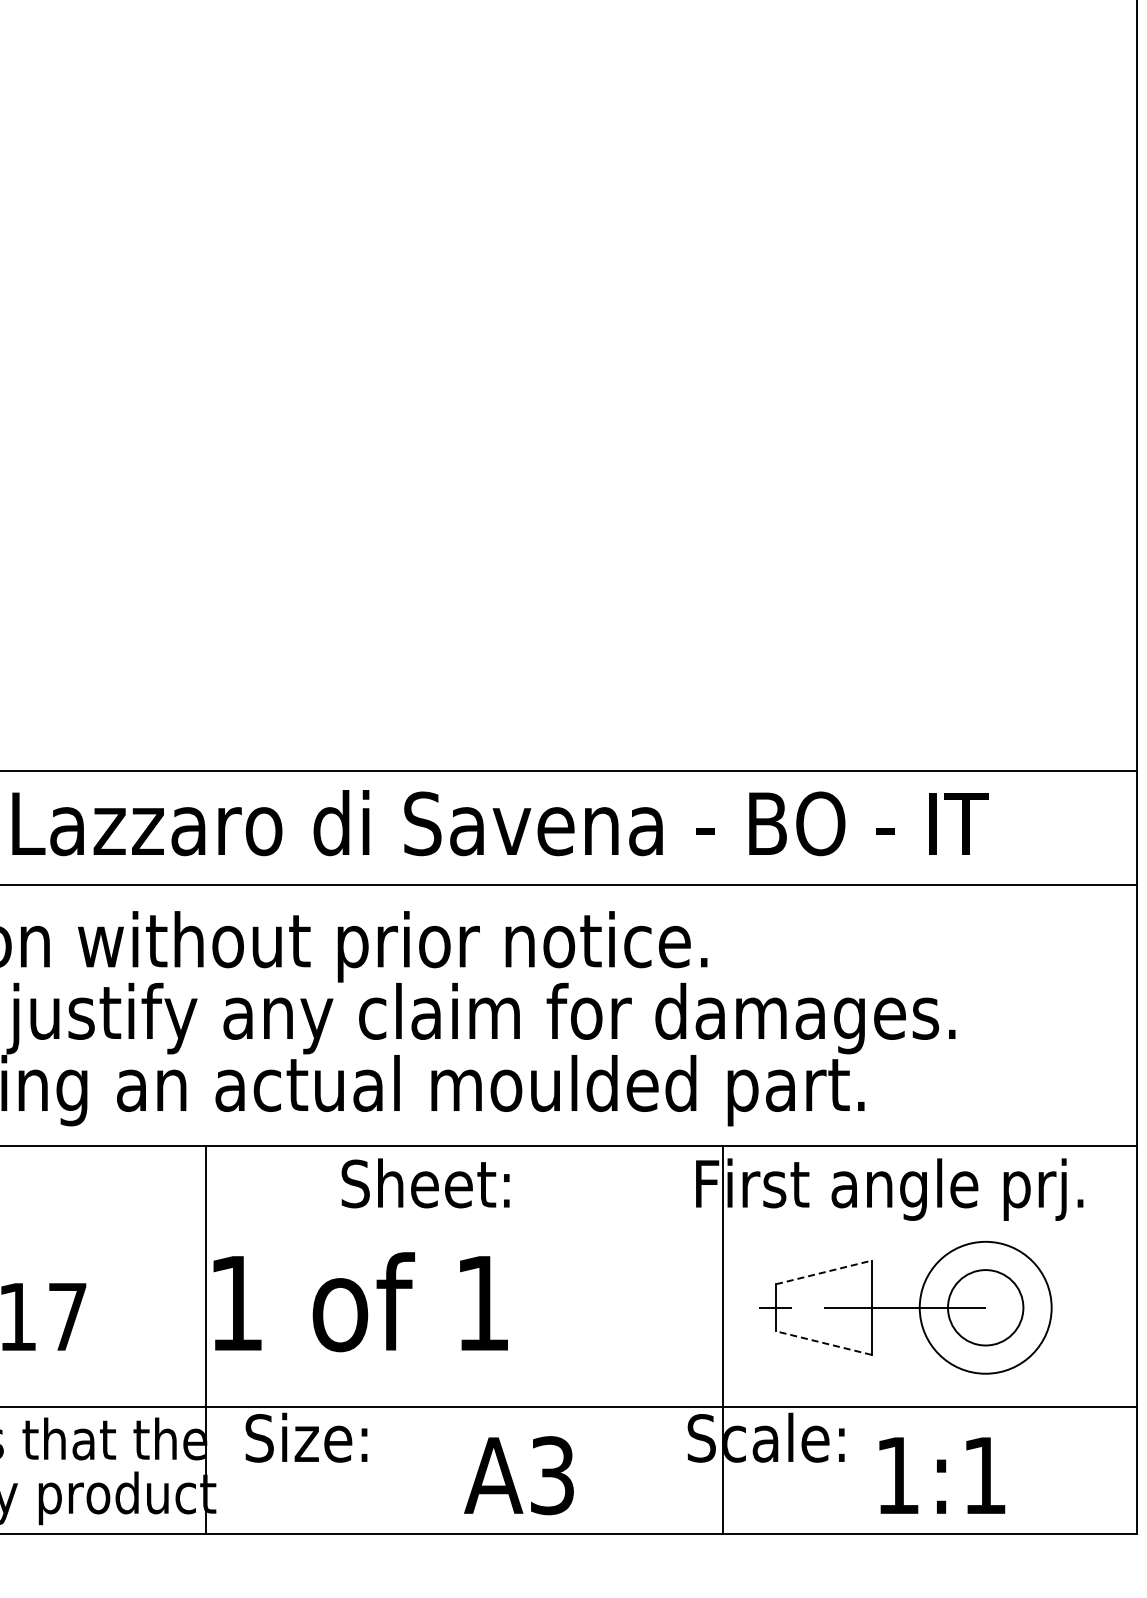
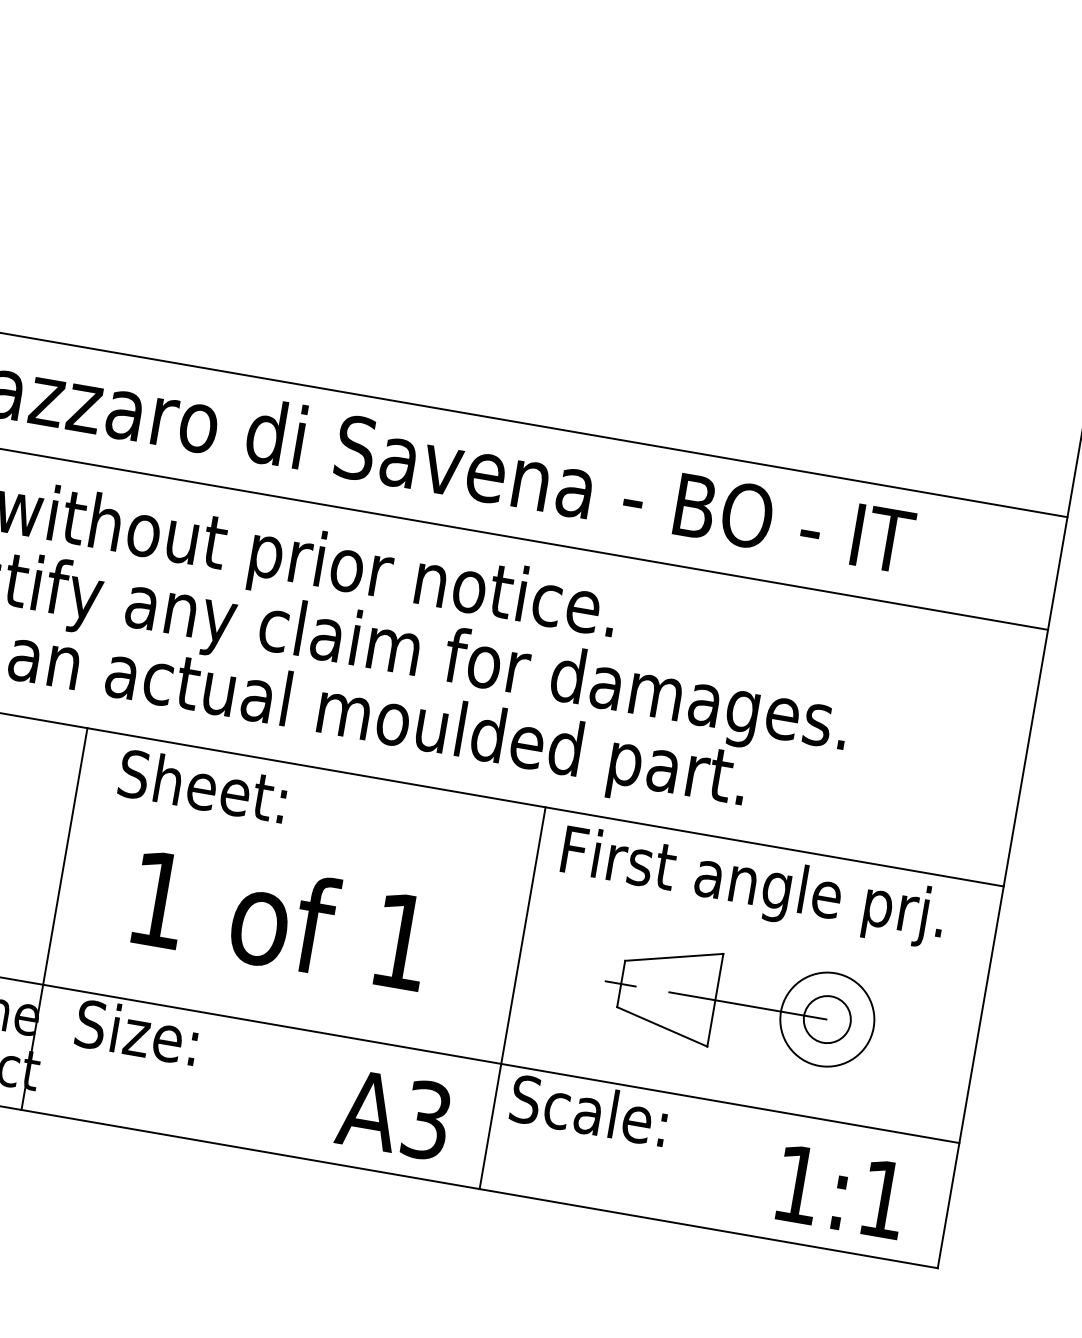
text: (425, 1183) -> (203, 785), moved
line: (824, 1272) -> (674, 957), dashed -> solid
text: (360, 1302) -> (281, 919), moved
circle: (985, 1307) -> (827, 1019), size x0.62
circle: (985, 1307) -> (827, 1019), size x0.71
line: (723, 1340) -> (512, 998), moved
line: (823, 1343) -> (661, 1027), dashed -> solid
text: (518, 1475) -> (393, 1114), moved
text: (942, 1475) -> (841, 1191), moved

